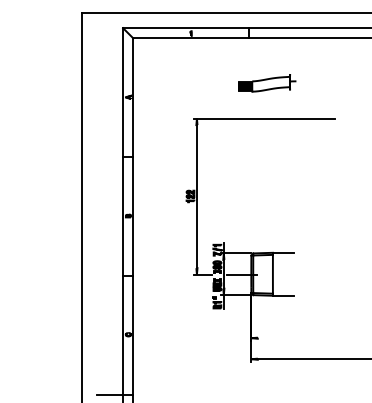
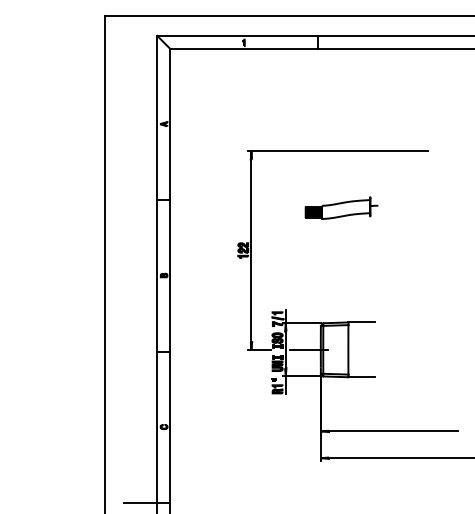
part: (267, 83) -> (341, 208), moved
line: (307, 338) -> (392, 431), added

